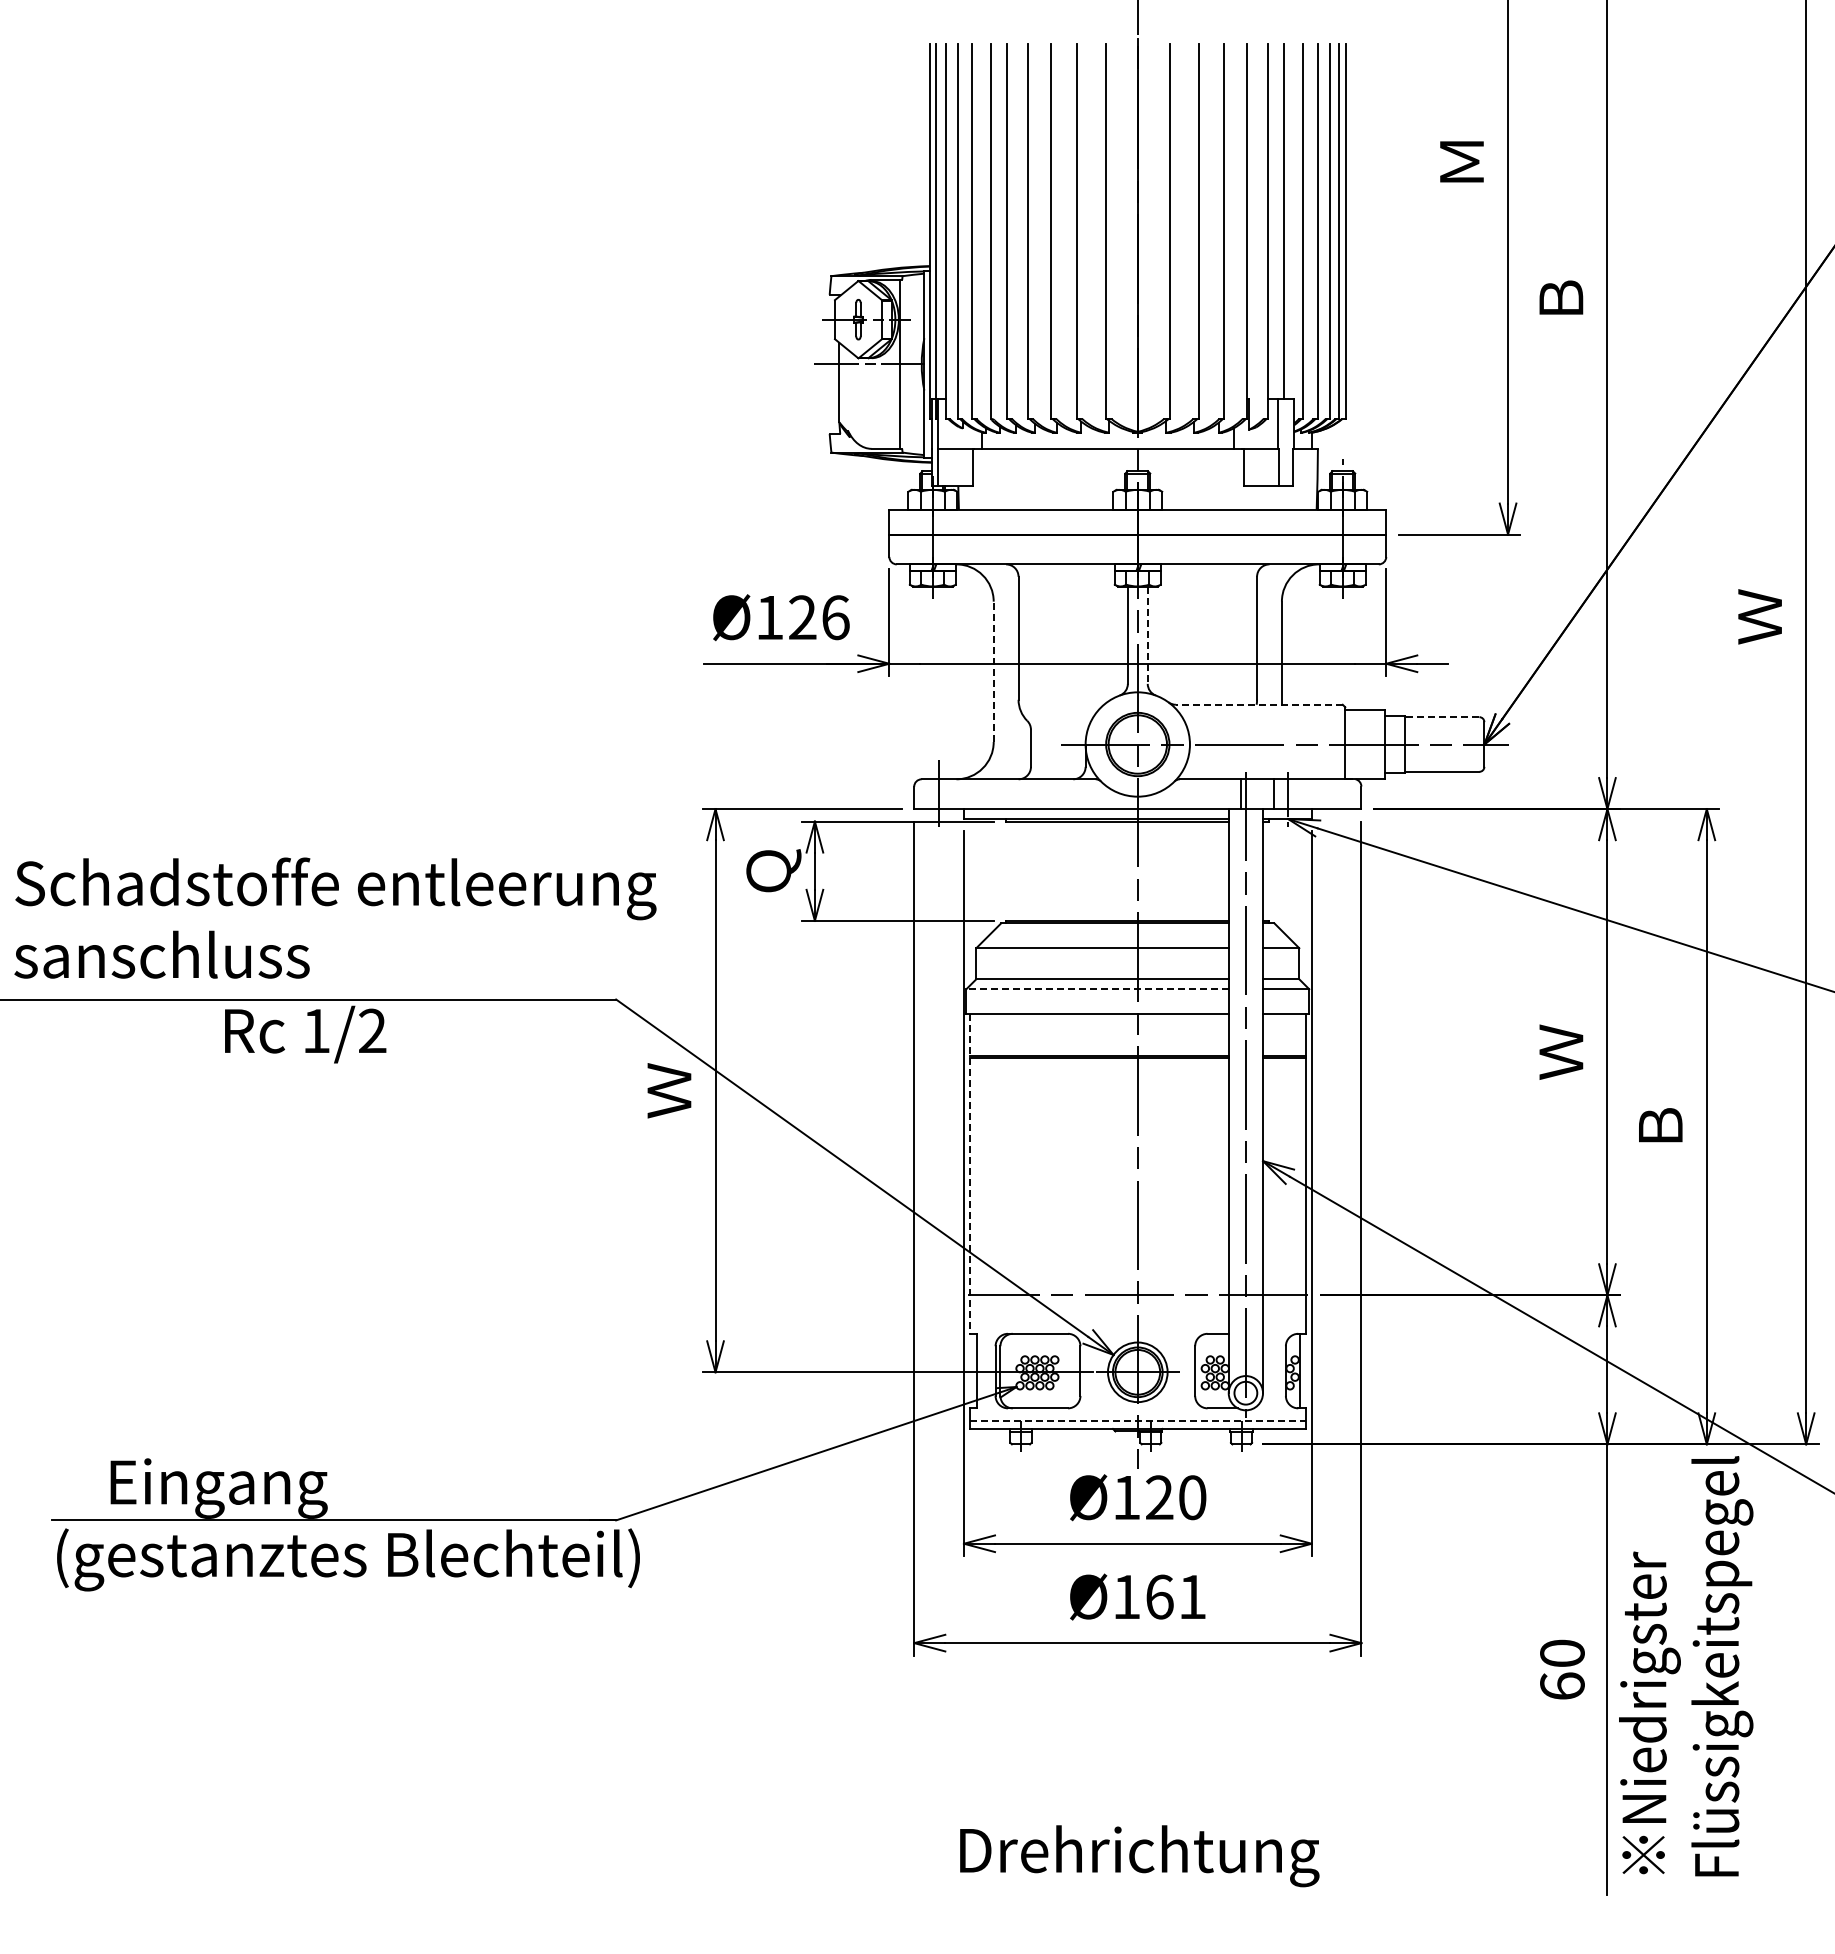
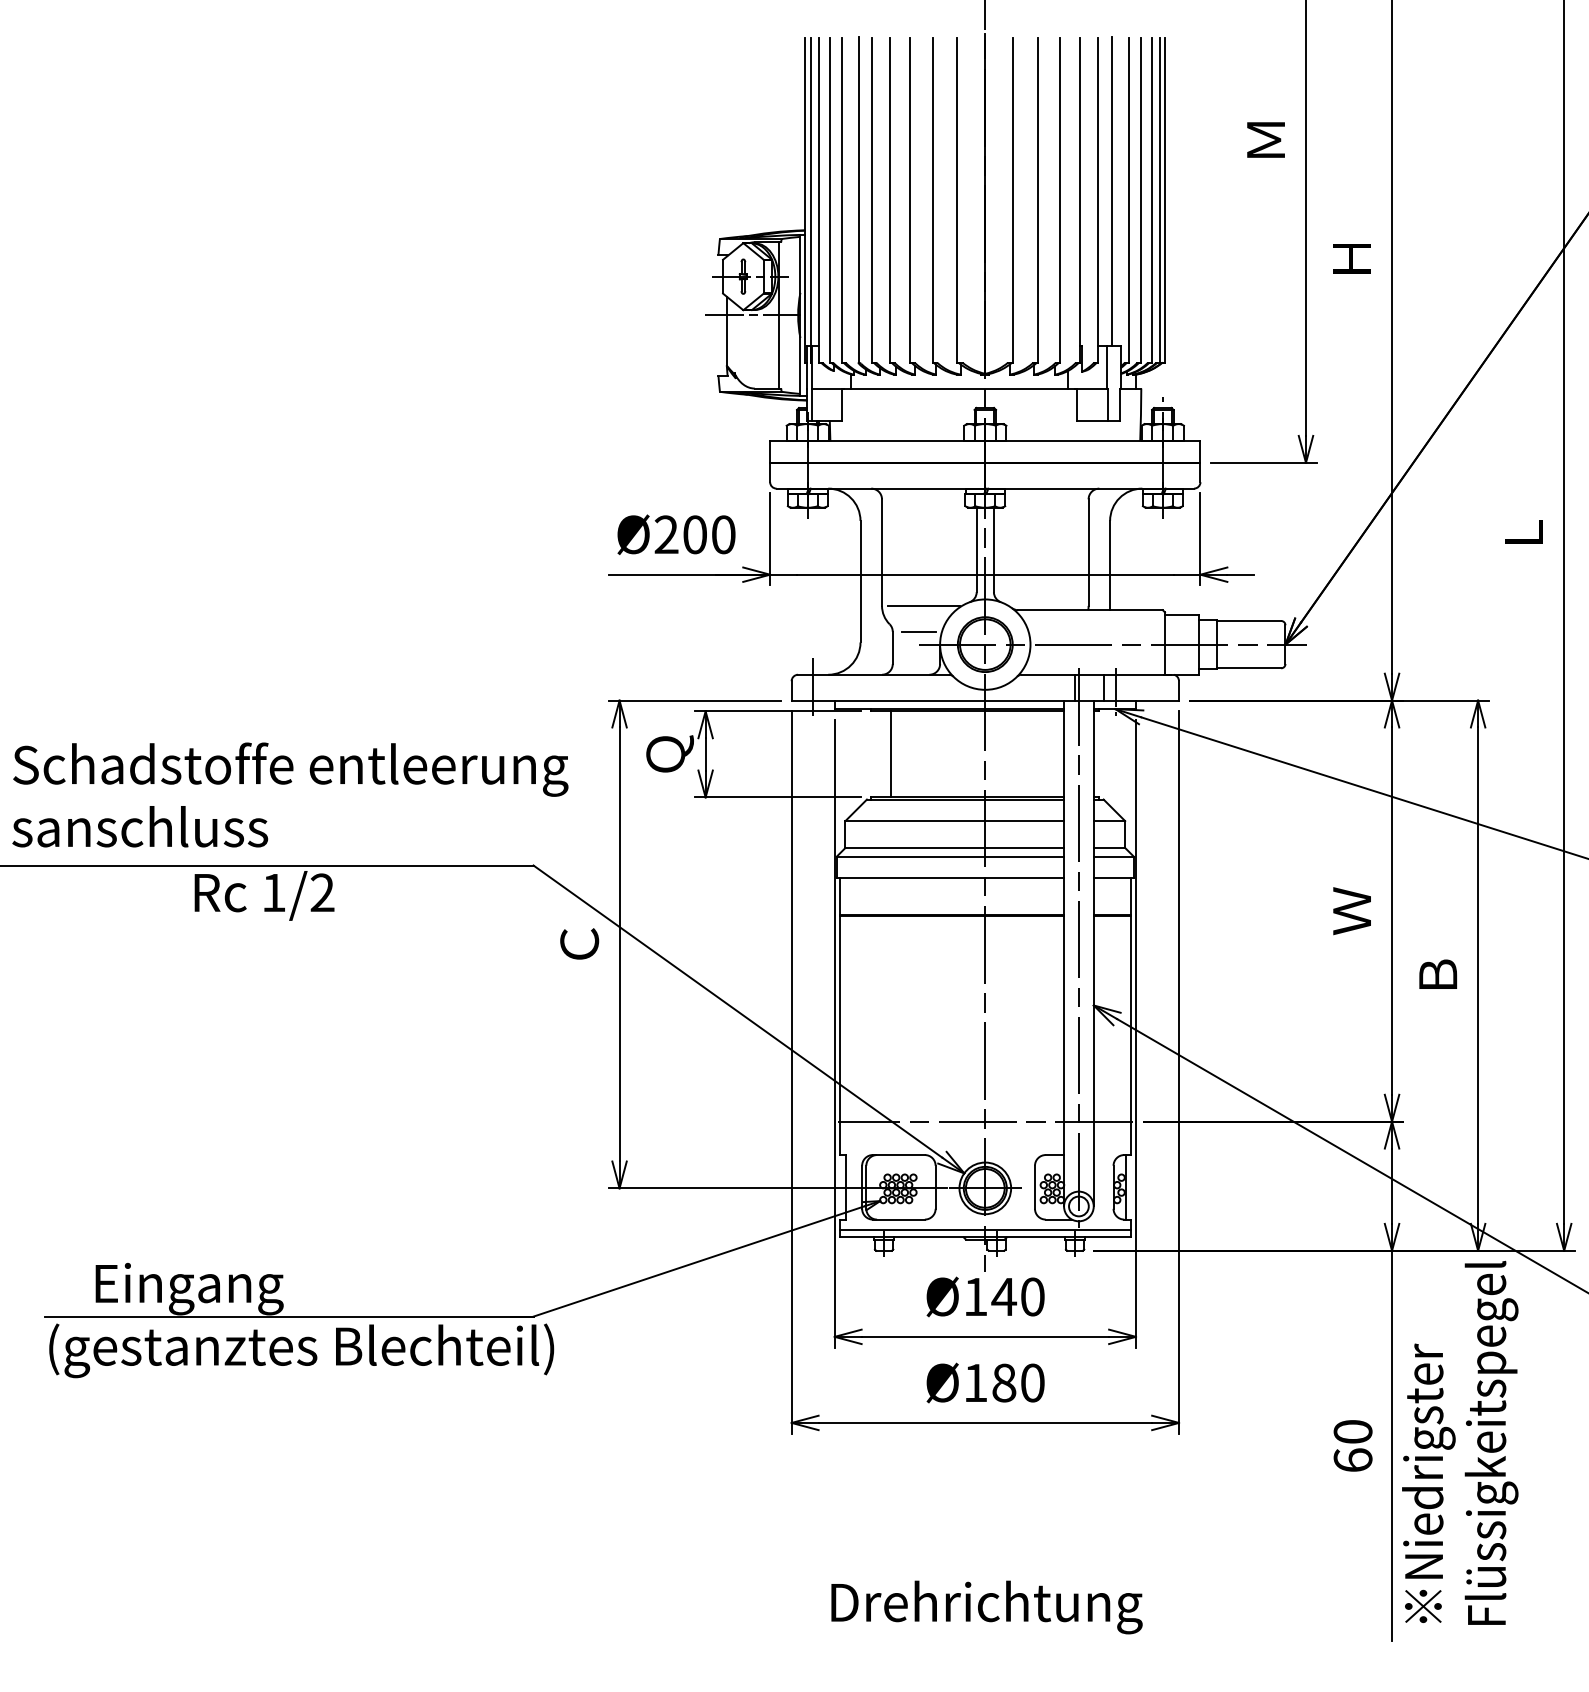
text: (1561, 298) -> (1352, 258), Ｂ -> Ｈ
text: (1759, 616) -> (1523, 533), Ｗ -> Ｌ
text: (802, 617) -> (694, 534), Ø126 -> Ø200
line: (1147, 635) -> (993, 550), dashed -> solid
line: (993, 671) -> (860, 581), dashed -> solid
line: (1066, 699) -> (923, 605), added
line: (1258, 704) -> (1089, 609), dashed -> solid
line: (1441, 717) -> (1248, 621), dashed -> solid
line: (1061, 729) -> (919, 631), added
line: (1028, 870) -> (890, 753), added
line: (1097, 989) -> (950, 856), dashed -> solid
text: (669, 1090) -> (579, 944), Ｗ -> Ｃ
line: (970, 1173) -> (840, 1016), dashed -> solid
line: (1137, 1420) -> (985, 1230), dashed -> solid
text: (1159, 1497) -> (1004, 1296), Ø120 -> Ø140
text: (1176, 1596) -> (1018, 1382), Ø161 -> Ø180

